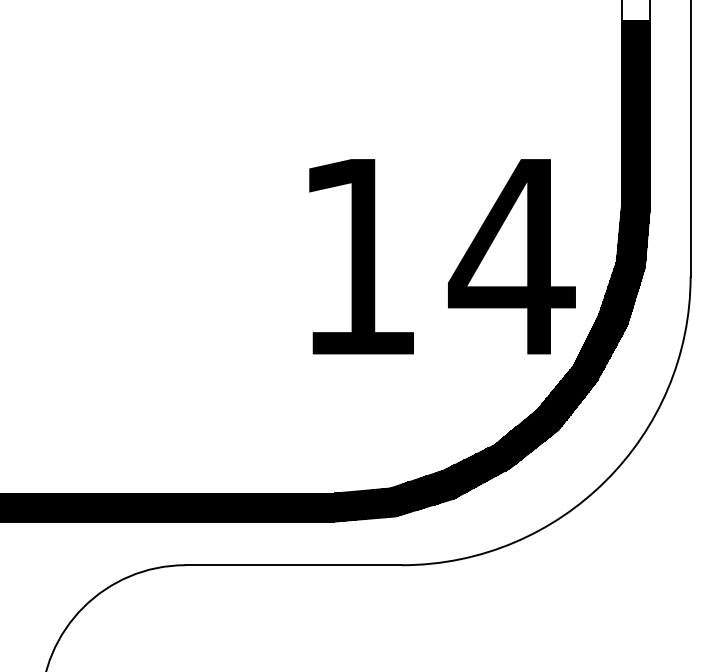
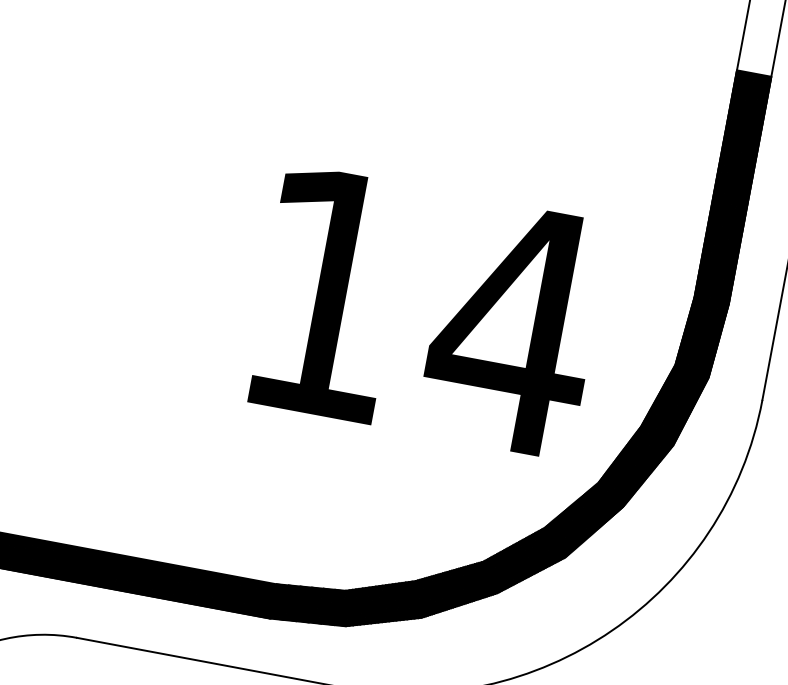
text: (442, 256) -> (428, 311), moved

